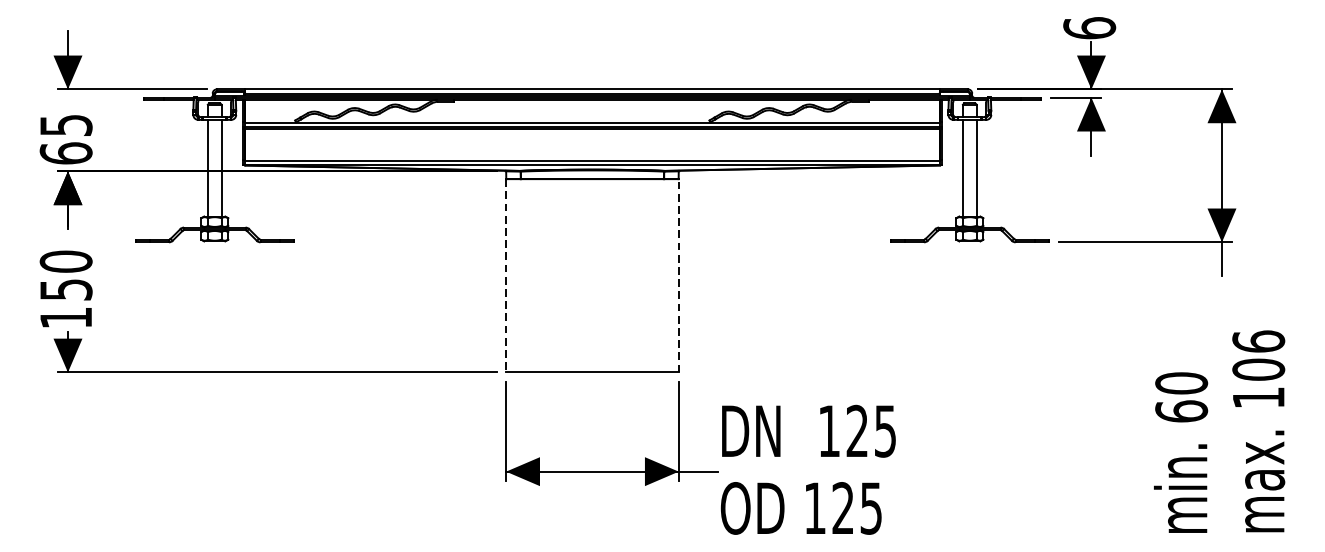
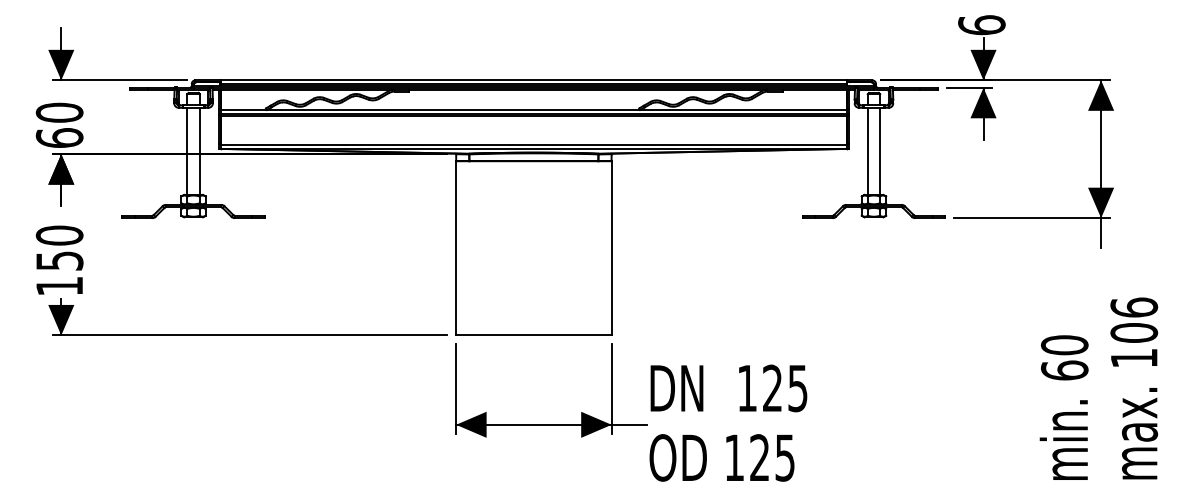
text: (65, 125) -> (59, 112), 65 -> 60
line: (678, 274) -> (611, 247), dashed -> solid
line: (506, 276) -> (456, 248), dashed -> solid

